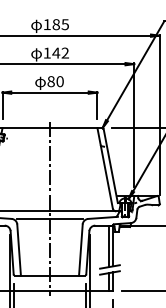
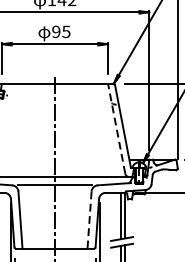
text: (55, 81) -> (61, 31), 80 -> 95
line: (105, 168) -> (117, 128), solid -> dashed
line: (80, 249) -> (89, 219), solid -> dashed

